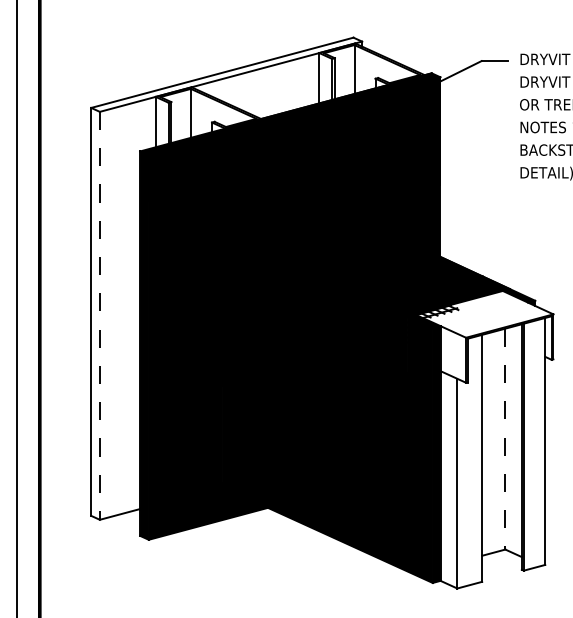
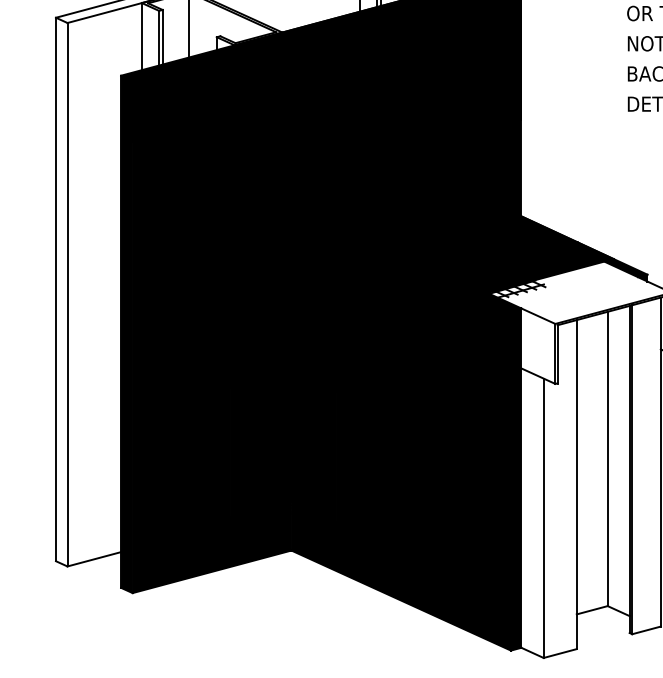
line: (99, 315) -> (66, 294), dashed -> solid
line: (505, 439) -> (607, 459), dashed -> solid

